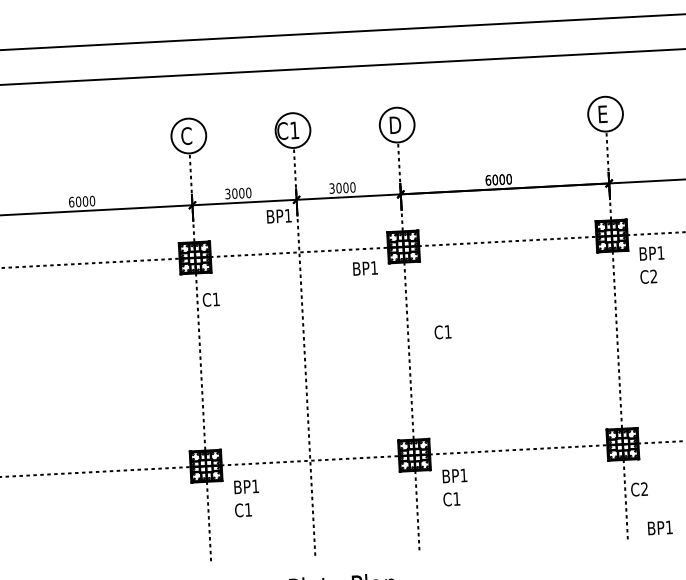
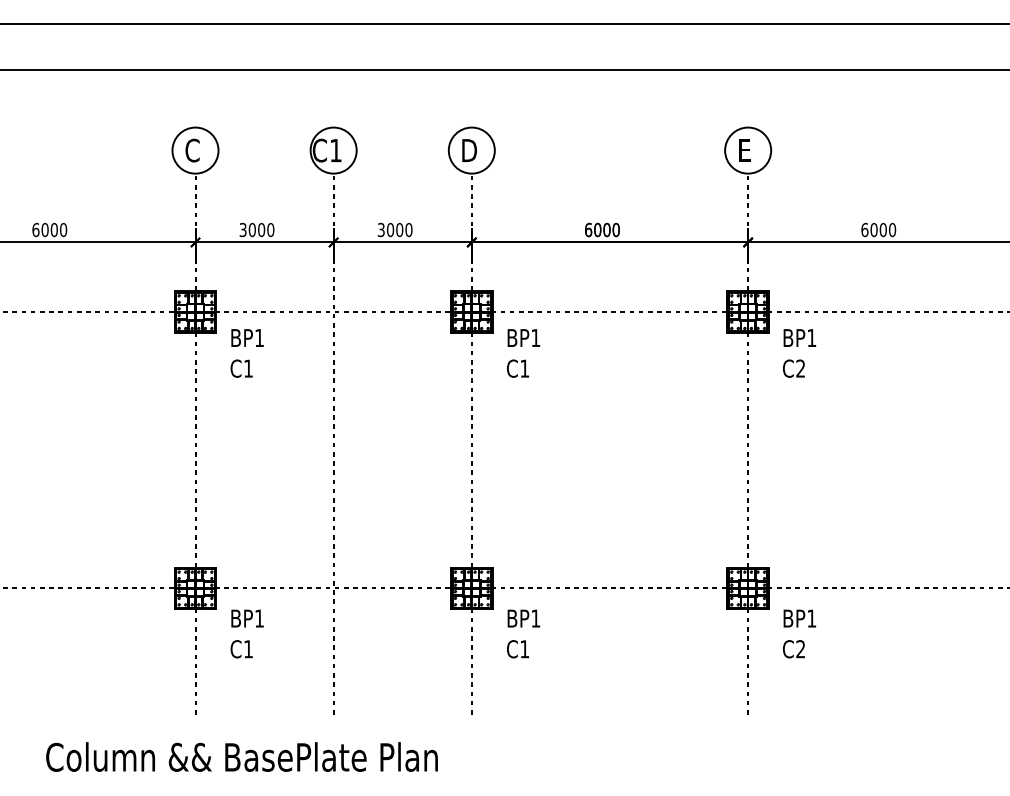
text: (279, 215) -> (247, 337), moved
text: (365, 268) -> (523, 337), moved
text: (211, 299) -> (241, 368), moved
text: (442, 332) -> (517, 368), moved
text: (639, 489) -> (793, 649), moved
text: (660, 527) -> (799, 618), moved

